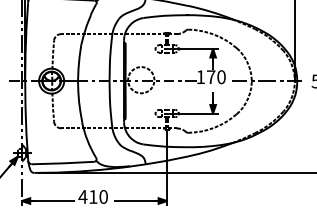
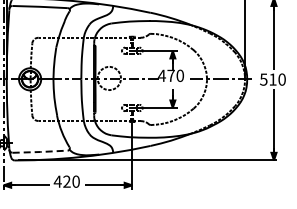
text: (200, 76) -> (161, 75), 170 -> 470
line: (63, 163) -> (40, 152), solid -> dashed
text: (92, 196) -> (66, 181), 410 -> 420

